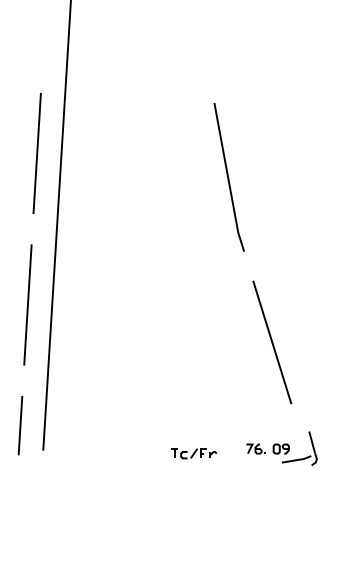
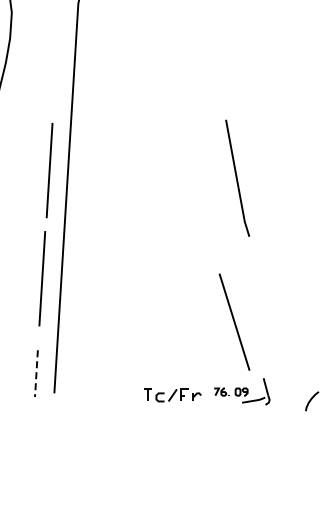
line: (37, 153) -> (49, 170), moved
line: (229, 176) -> (237, 177), moved
line: (272, 341) -> (234, 321), moved
line: (20, 426) -> (36, 374), solid -> dashed
part: (194, 453) -> (173, 395), size x1.6

